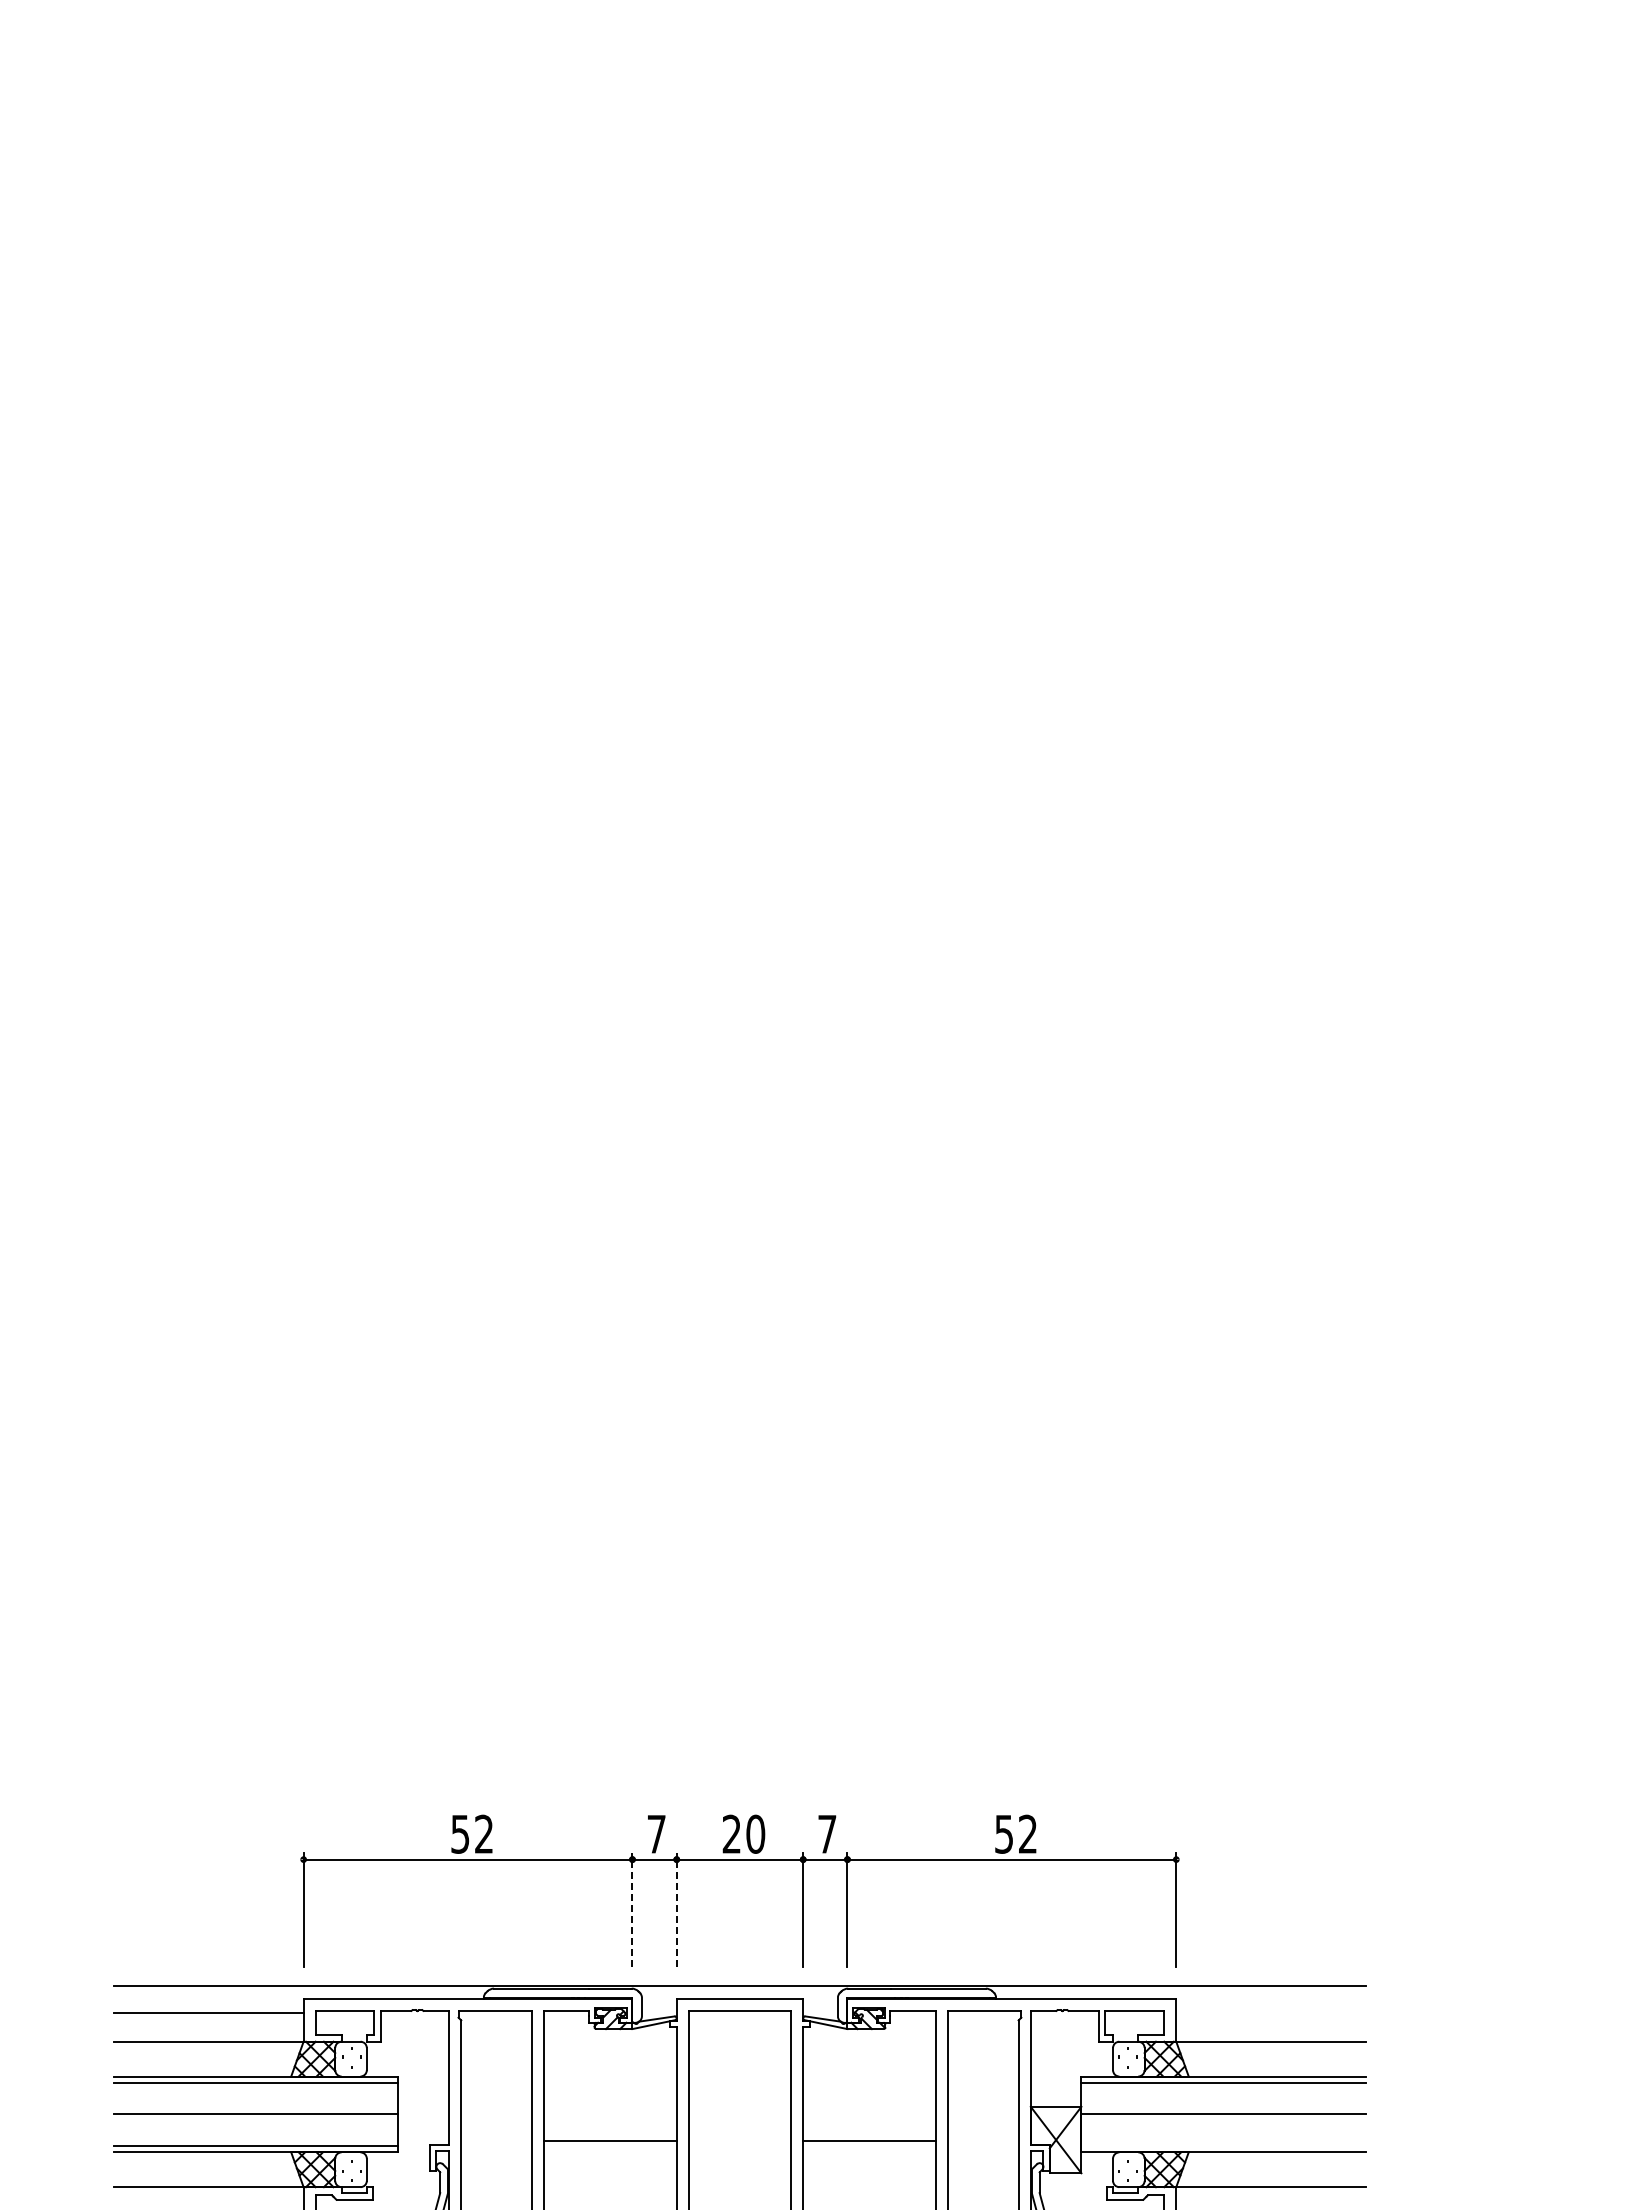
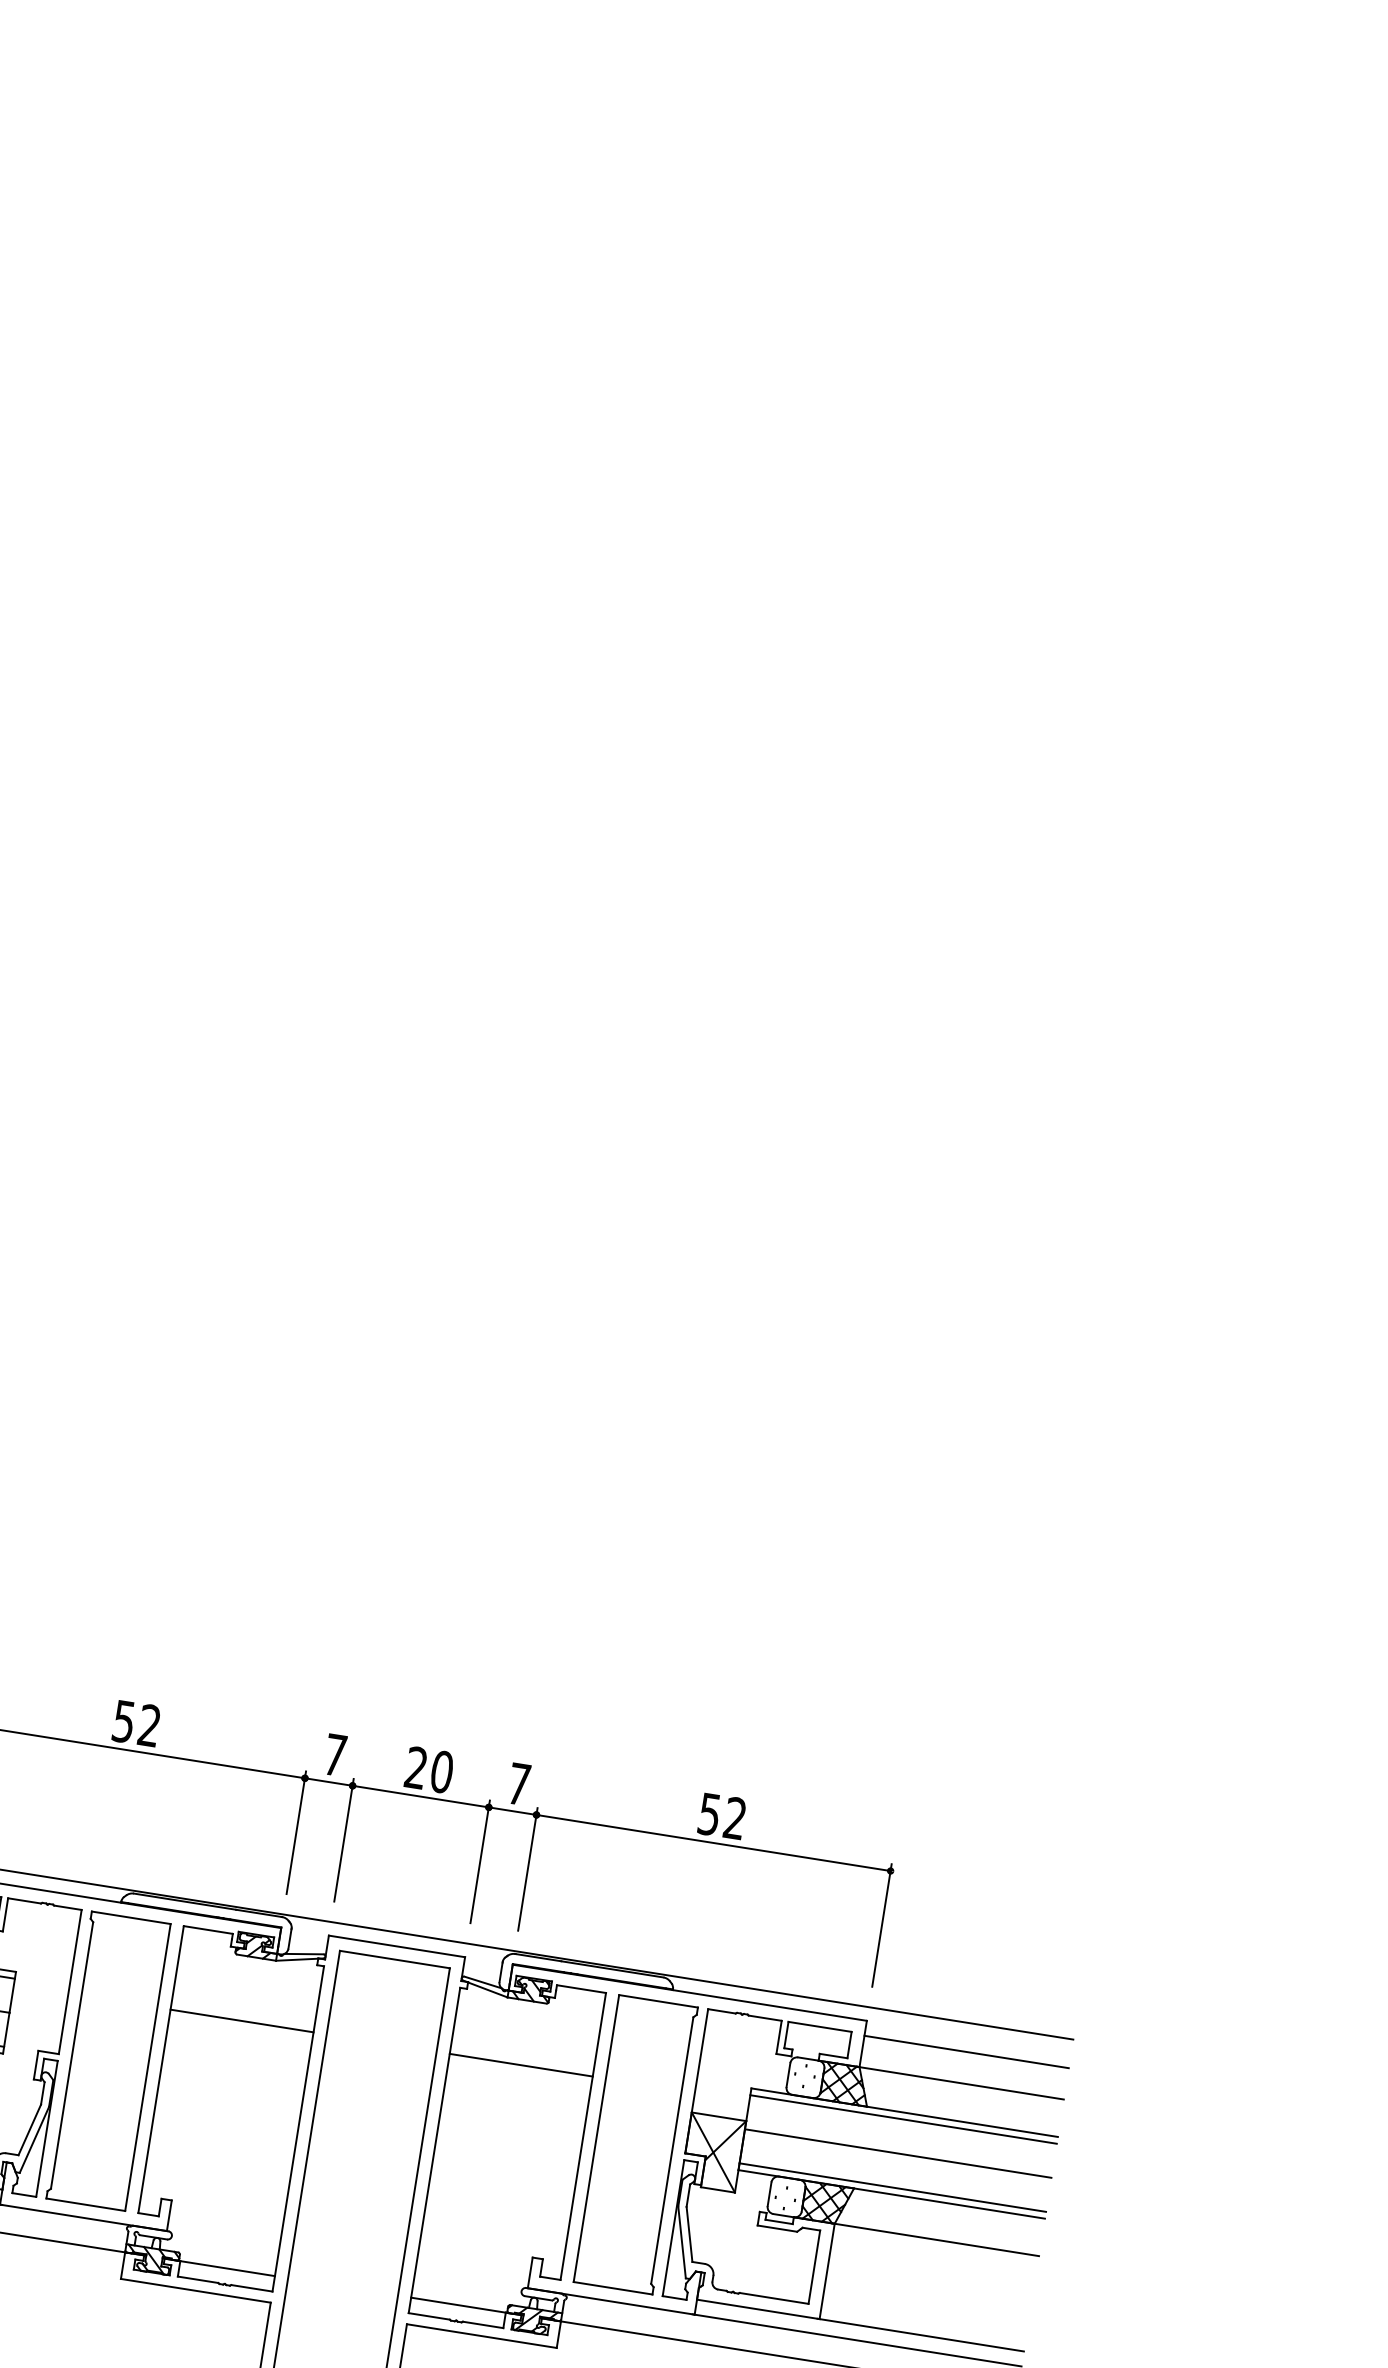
line: (632, 1910) -> (296, 1833), dashed -> solid
line: (676, 1910) -> (343, 1840), dashed -> solid
line: (1270, 2012) -> (965, 2051), added
line: (609, 2140) -> (241, 2020), moved
line: (869, 2140) -> (521, 2065), moved
line: (1223, 2146) -> (892, 2188), added

